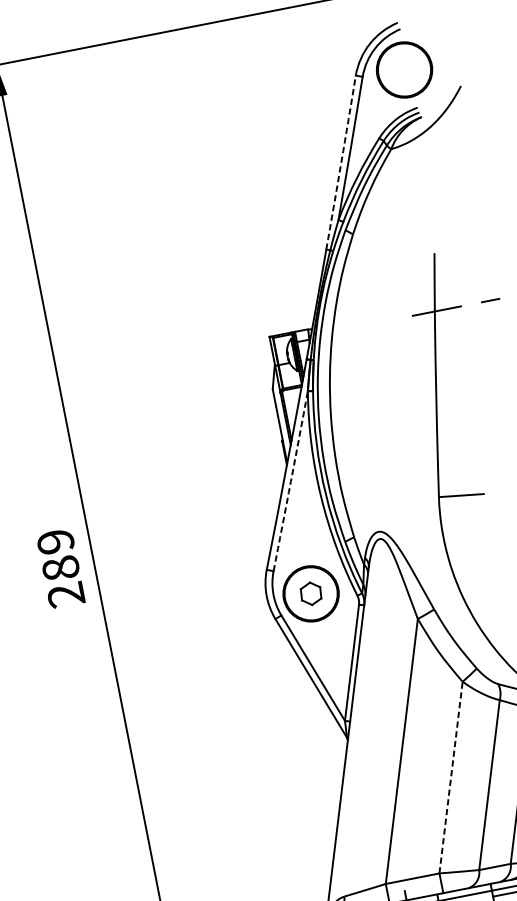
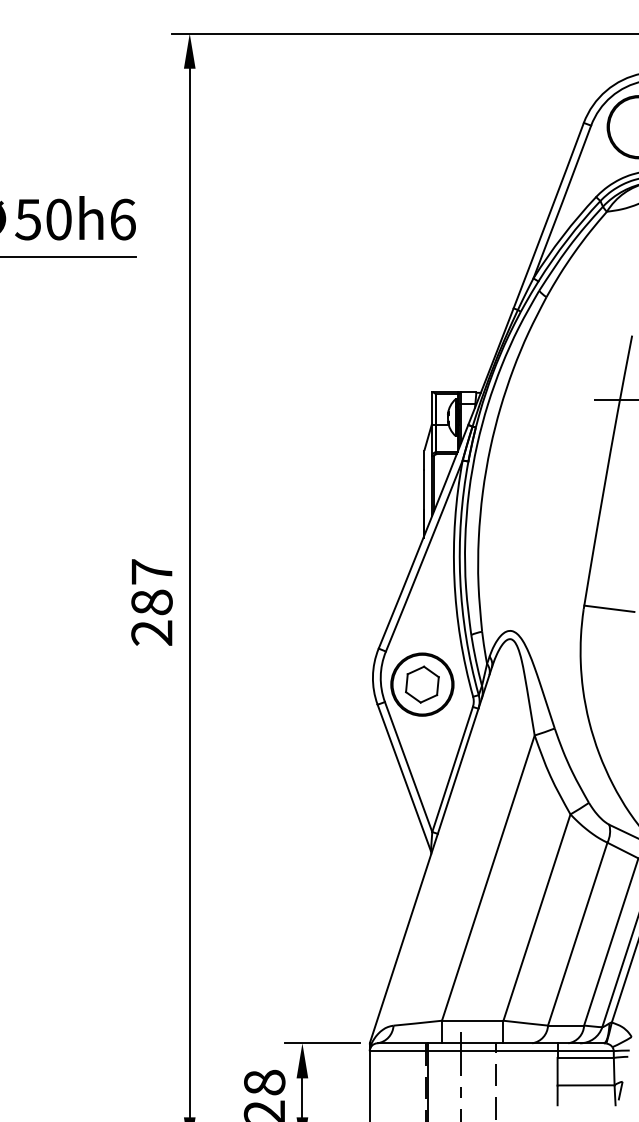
arc: (341, 162) -> (549, 215), dashed -> solid
arc: (290, 481) -> (424, 556), dashed -> solid
text: (55, 541) -> (151, 571), 289 -> 287
part: (311, 593) -> (422, 684), size x1.43
line: (451, 777) -> (537, 917), dashed -> solid

